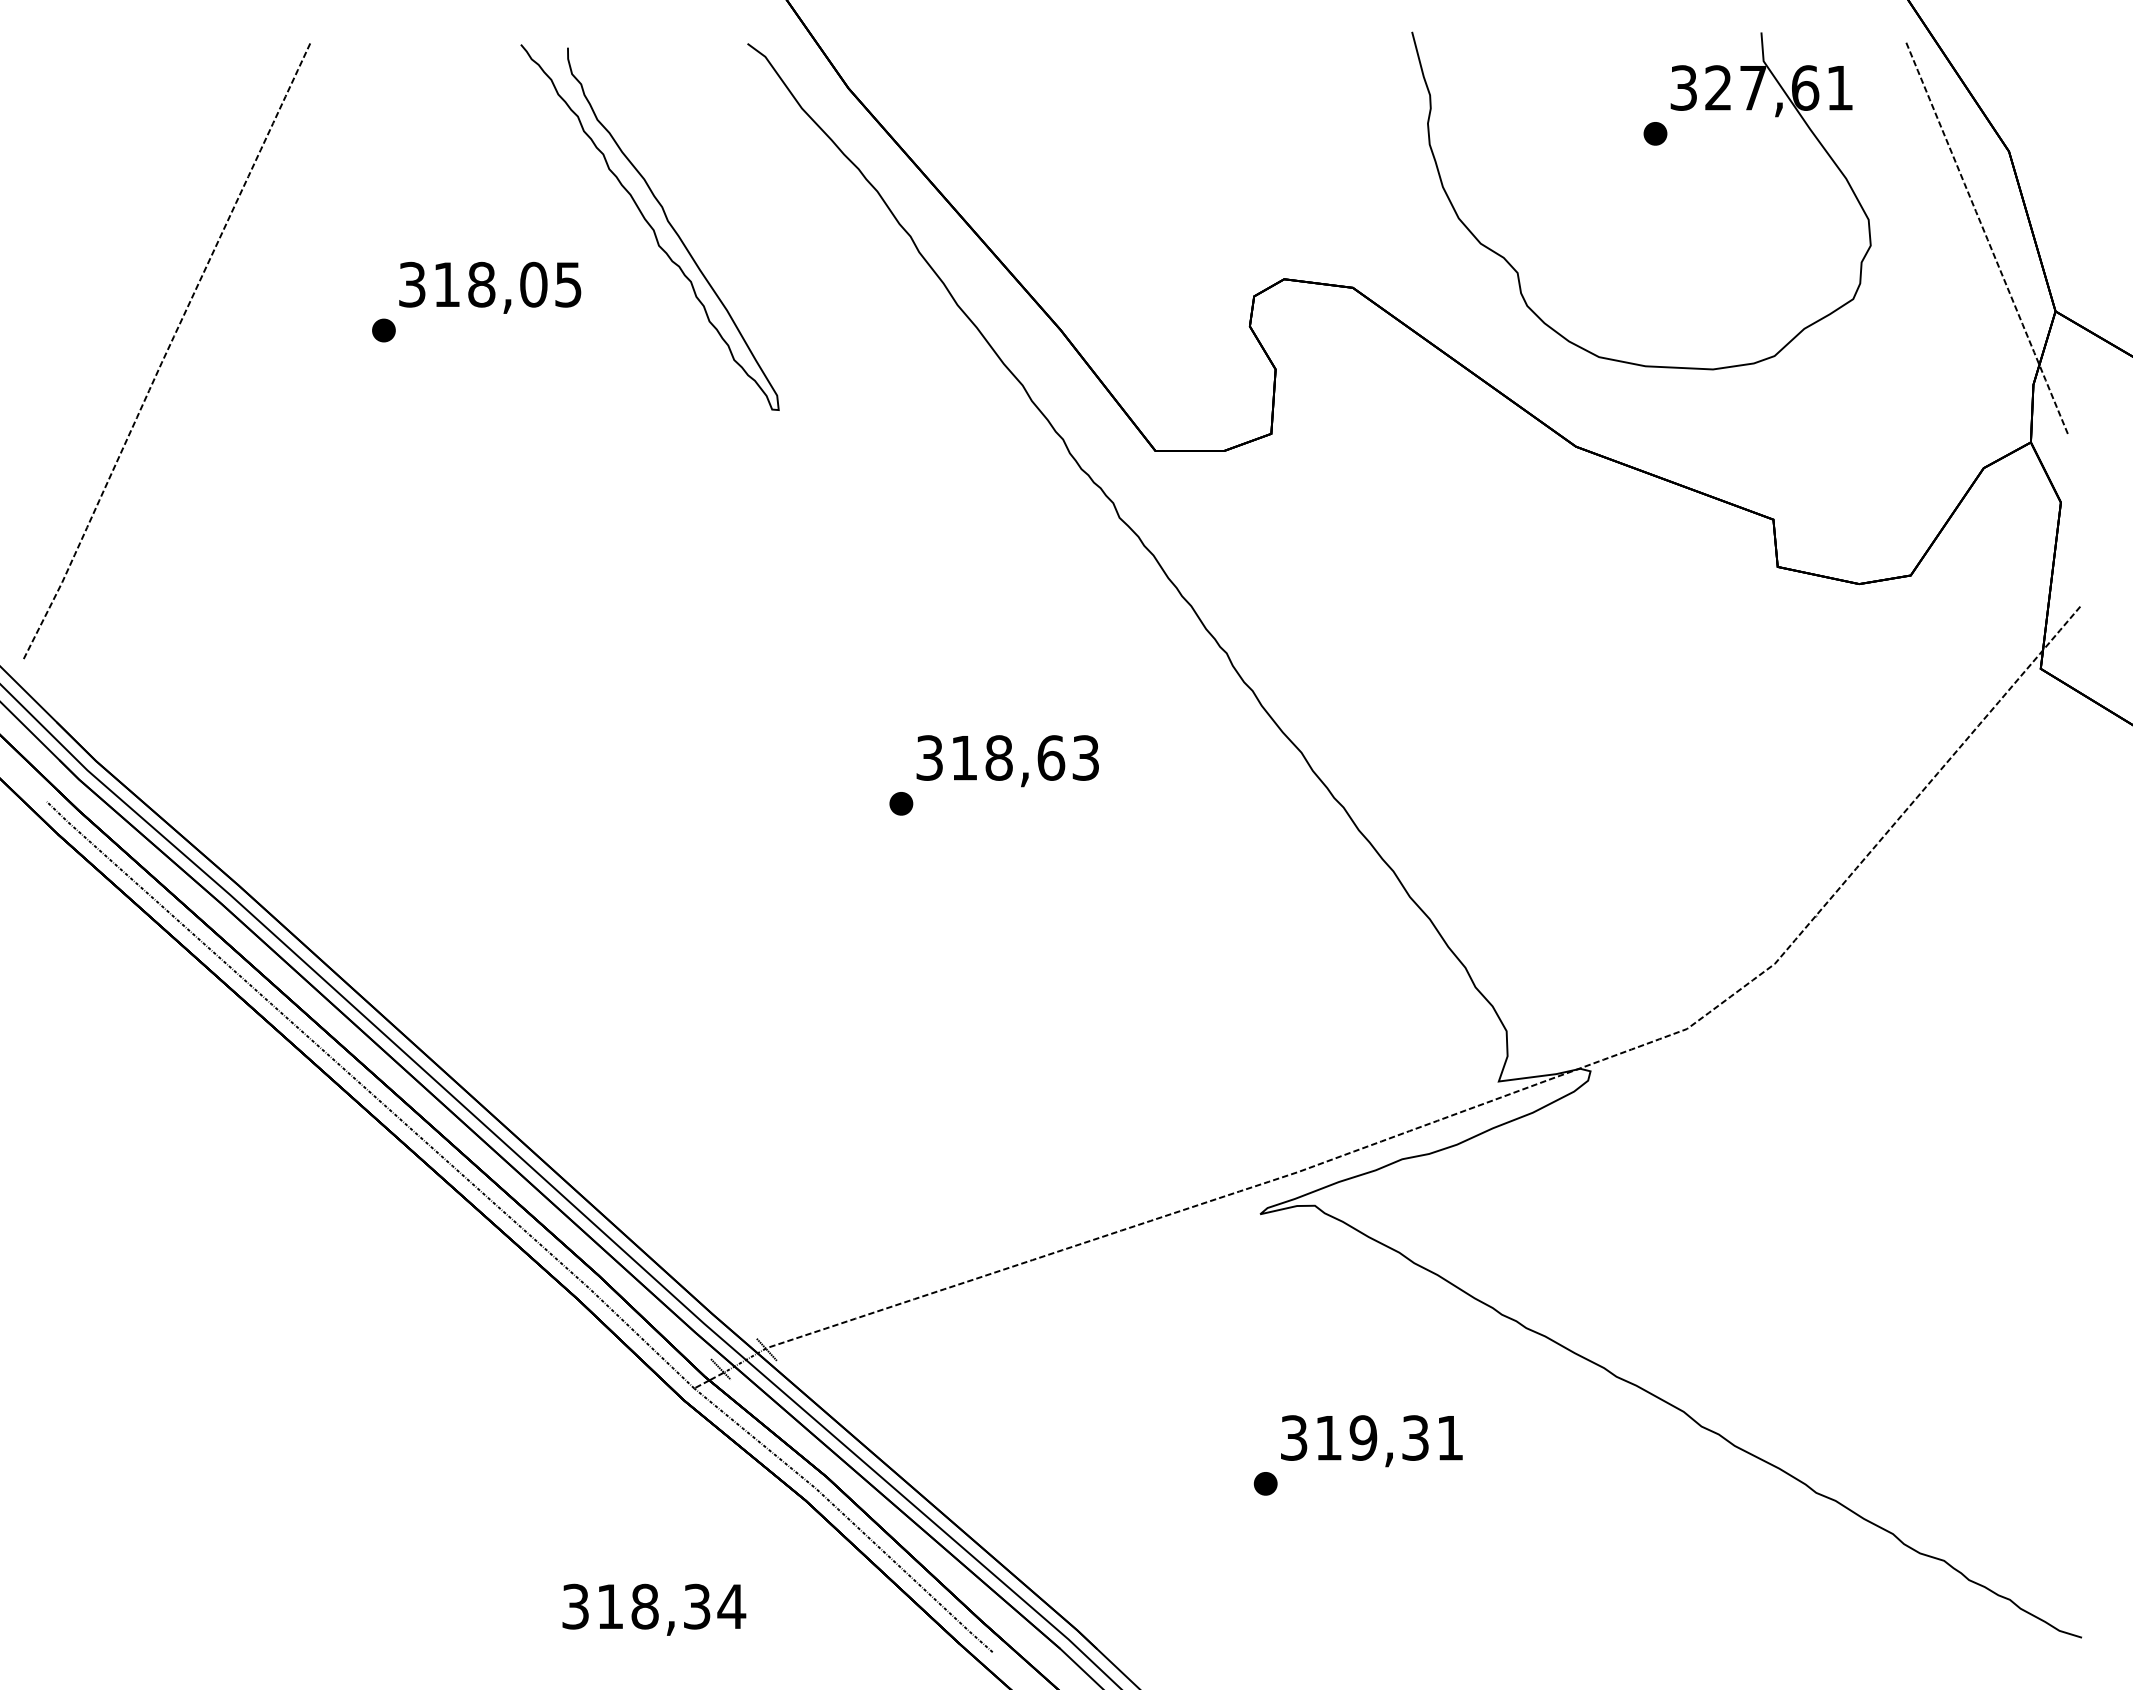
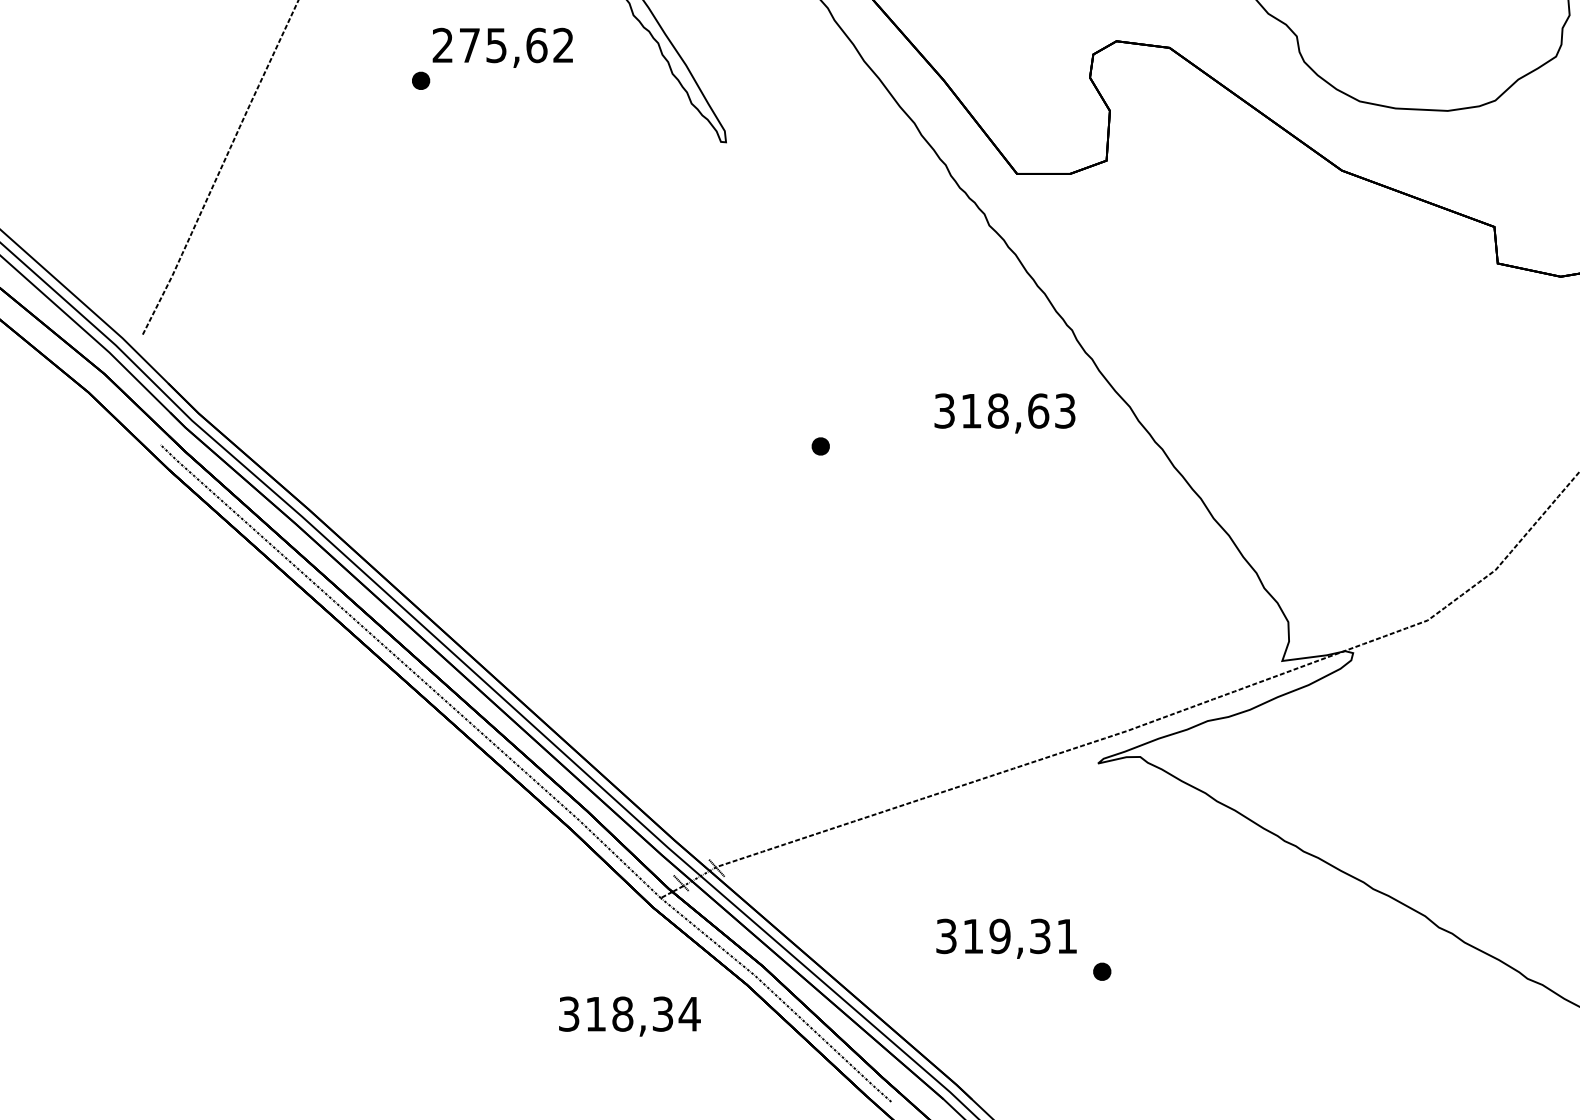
text: (490, 284) -> (503, 45), 318,05 -> 275,62
text: (1007, 761) -> (1004, 413), moved
text: (1371, 1441) -> (1006, 939), moved
text: (654, 1609) -> (630, 1016), moved

